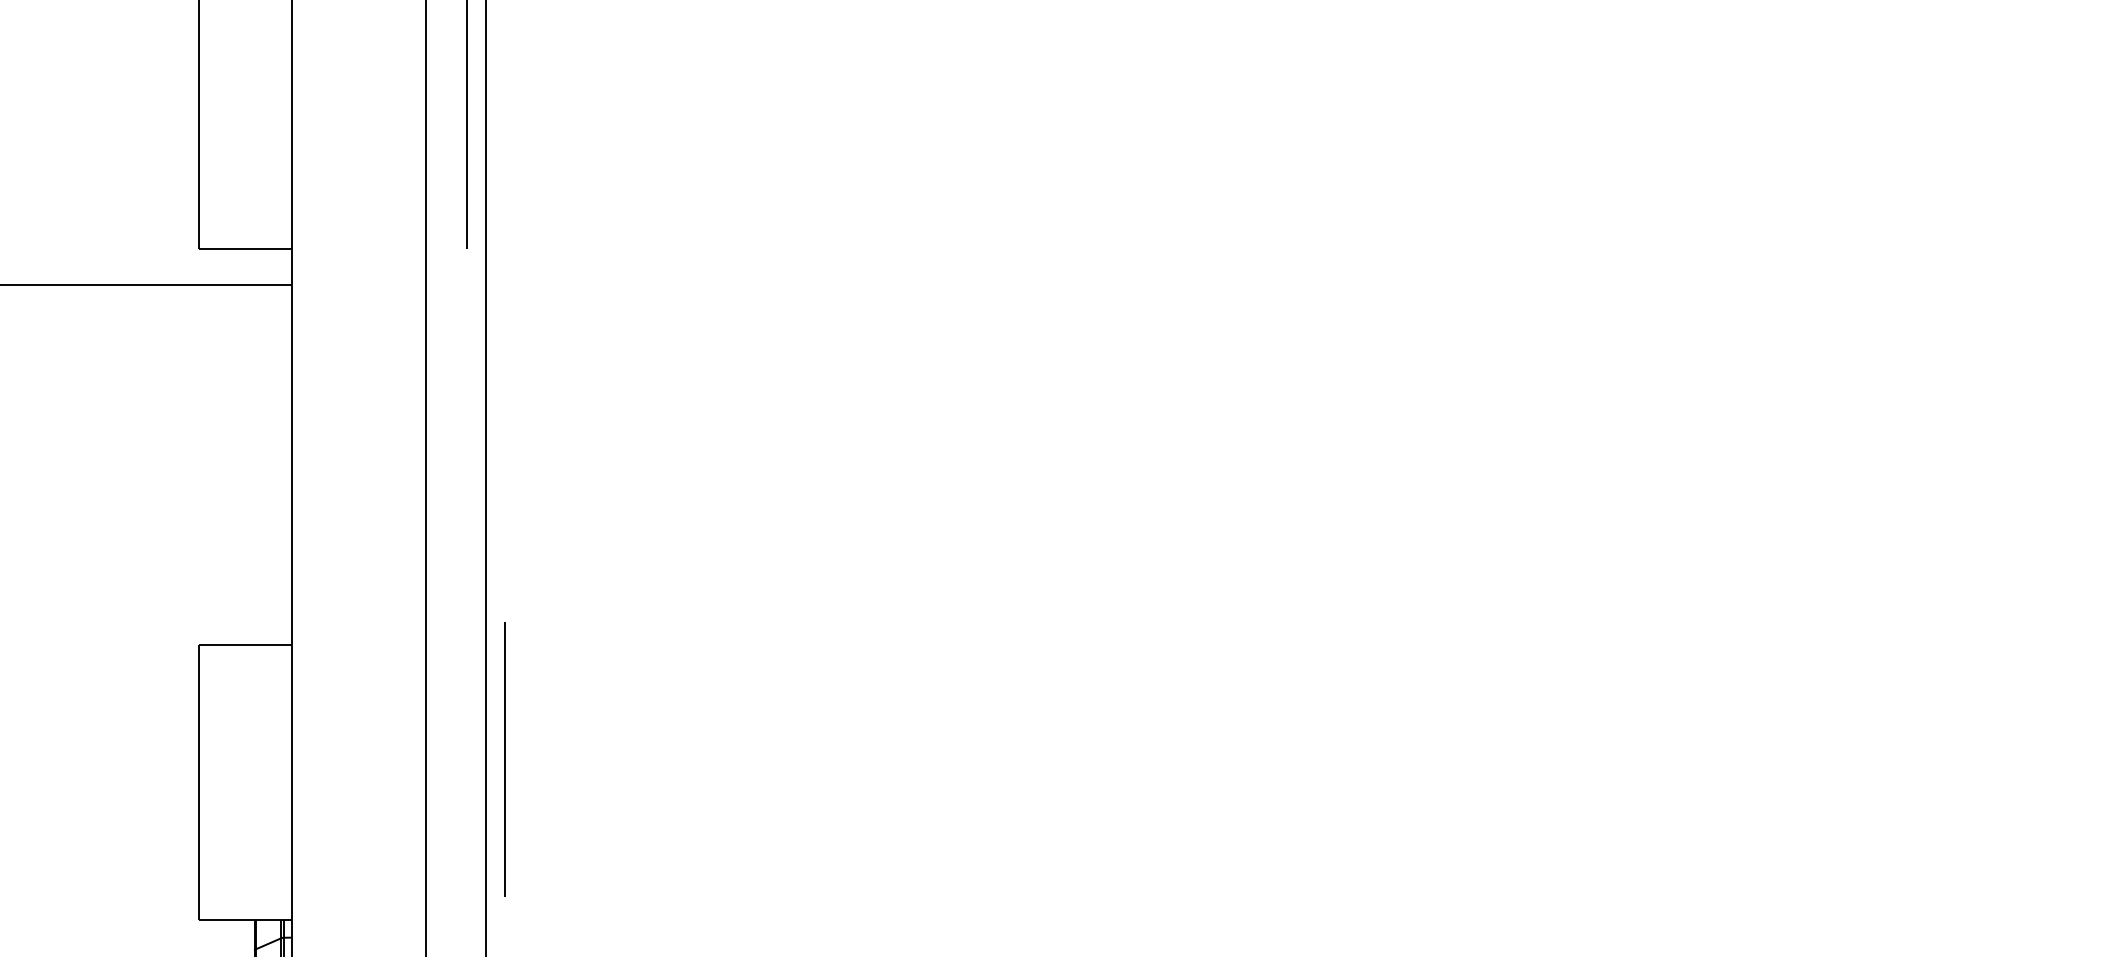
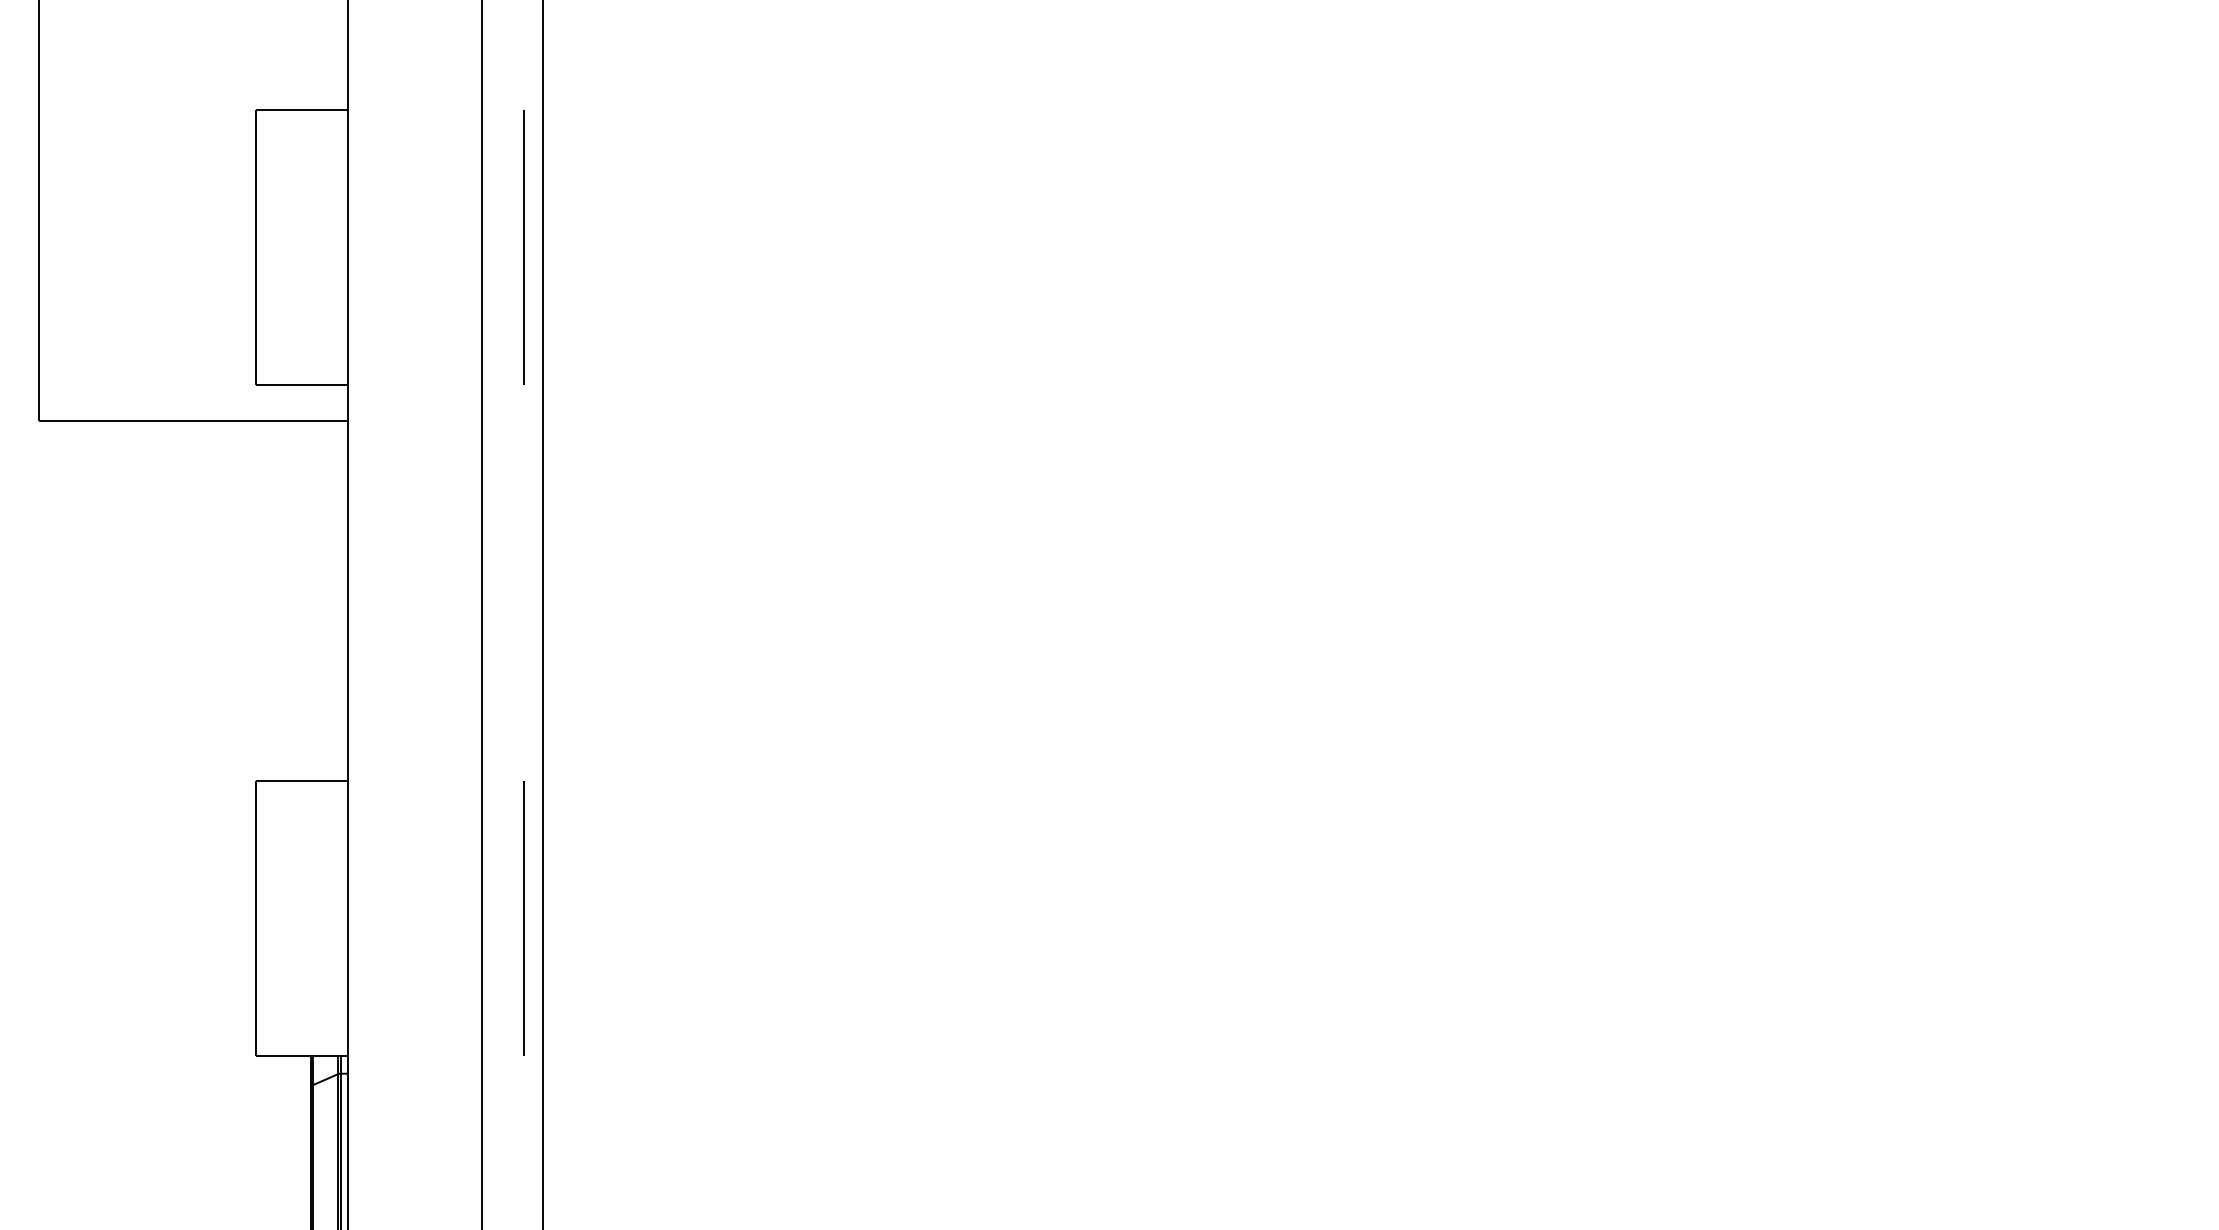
line: (504, 759) -> (523, 918), moved

